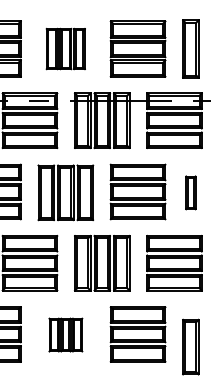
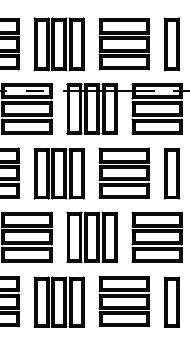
part: (65, 48) -> (58, 43), size x1.43
part: (190, 192) -> (171, 173), size x1.67
part: (65, 334) -> (58, 301), size x1.67
part: (190, 346) -> (171, 301), moved

